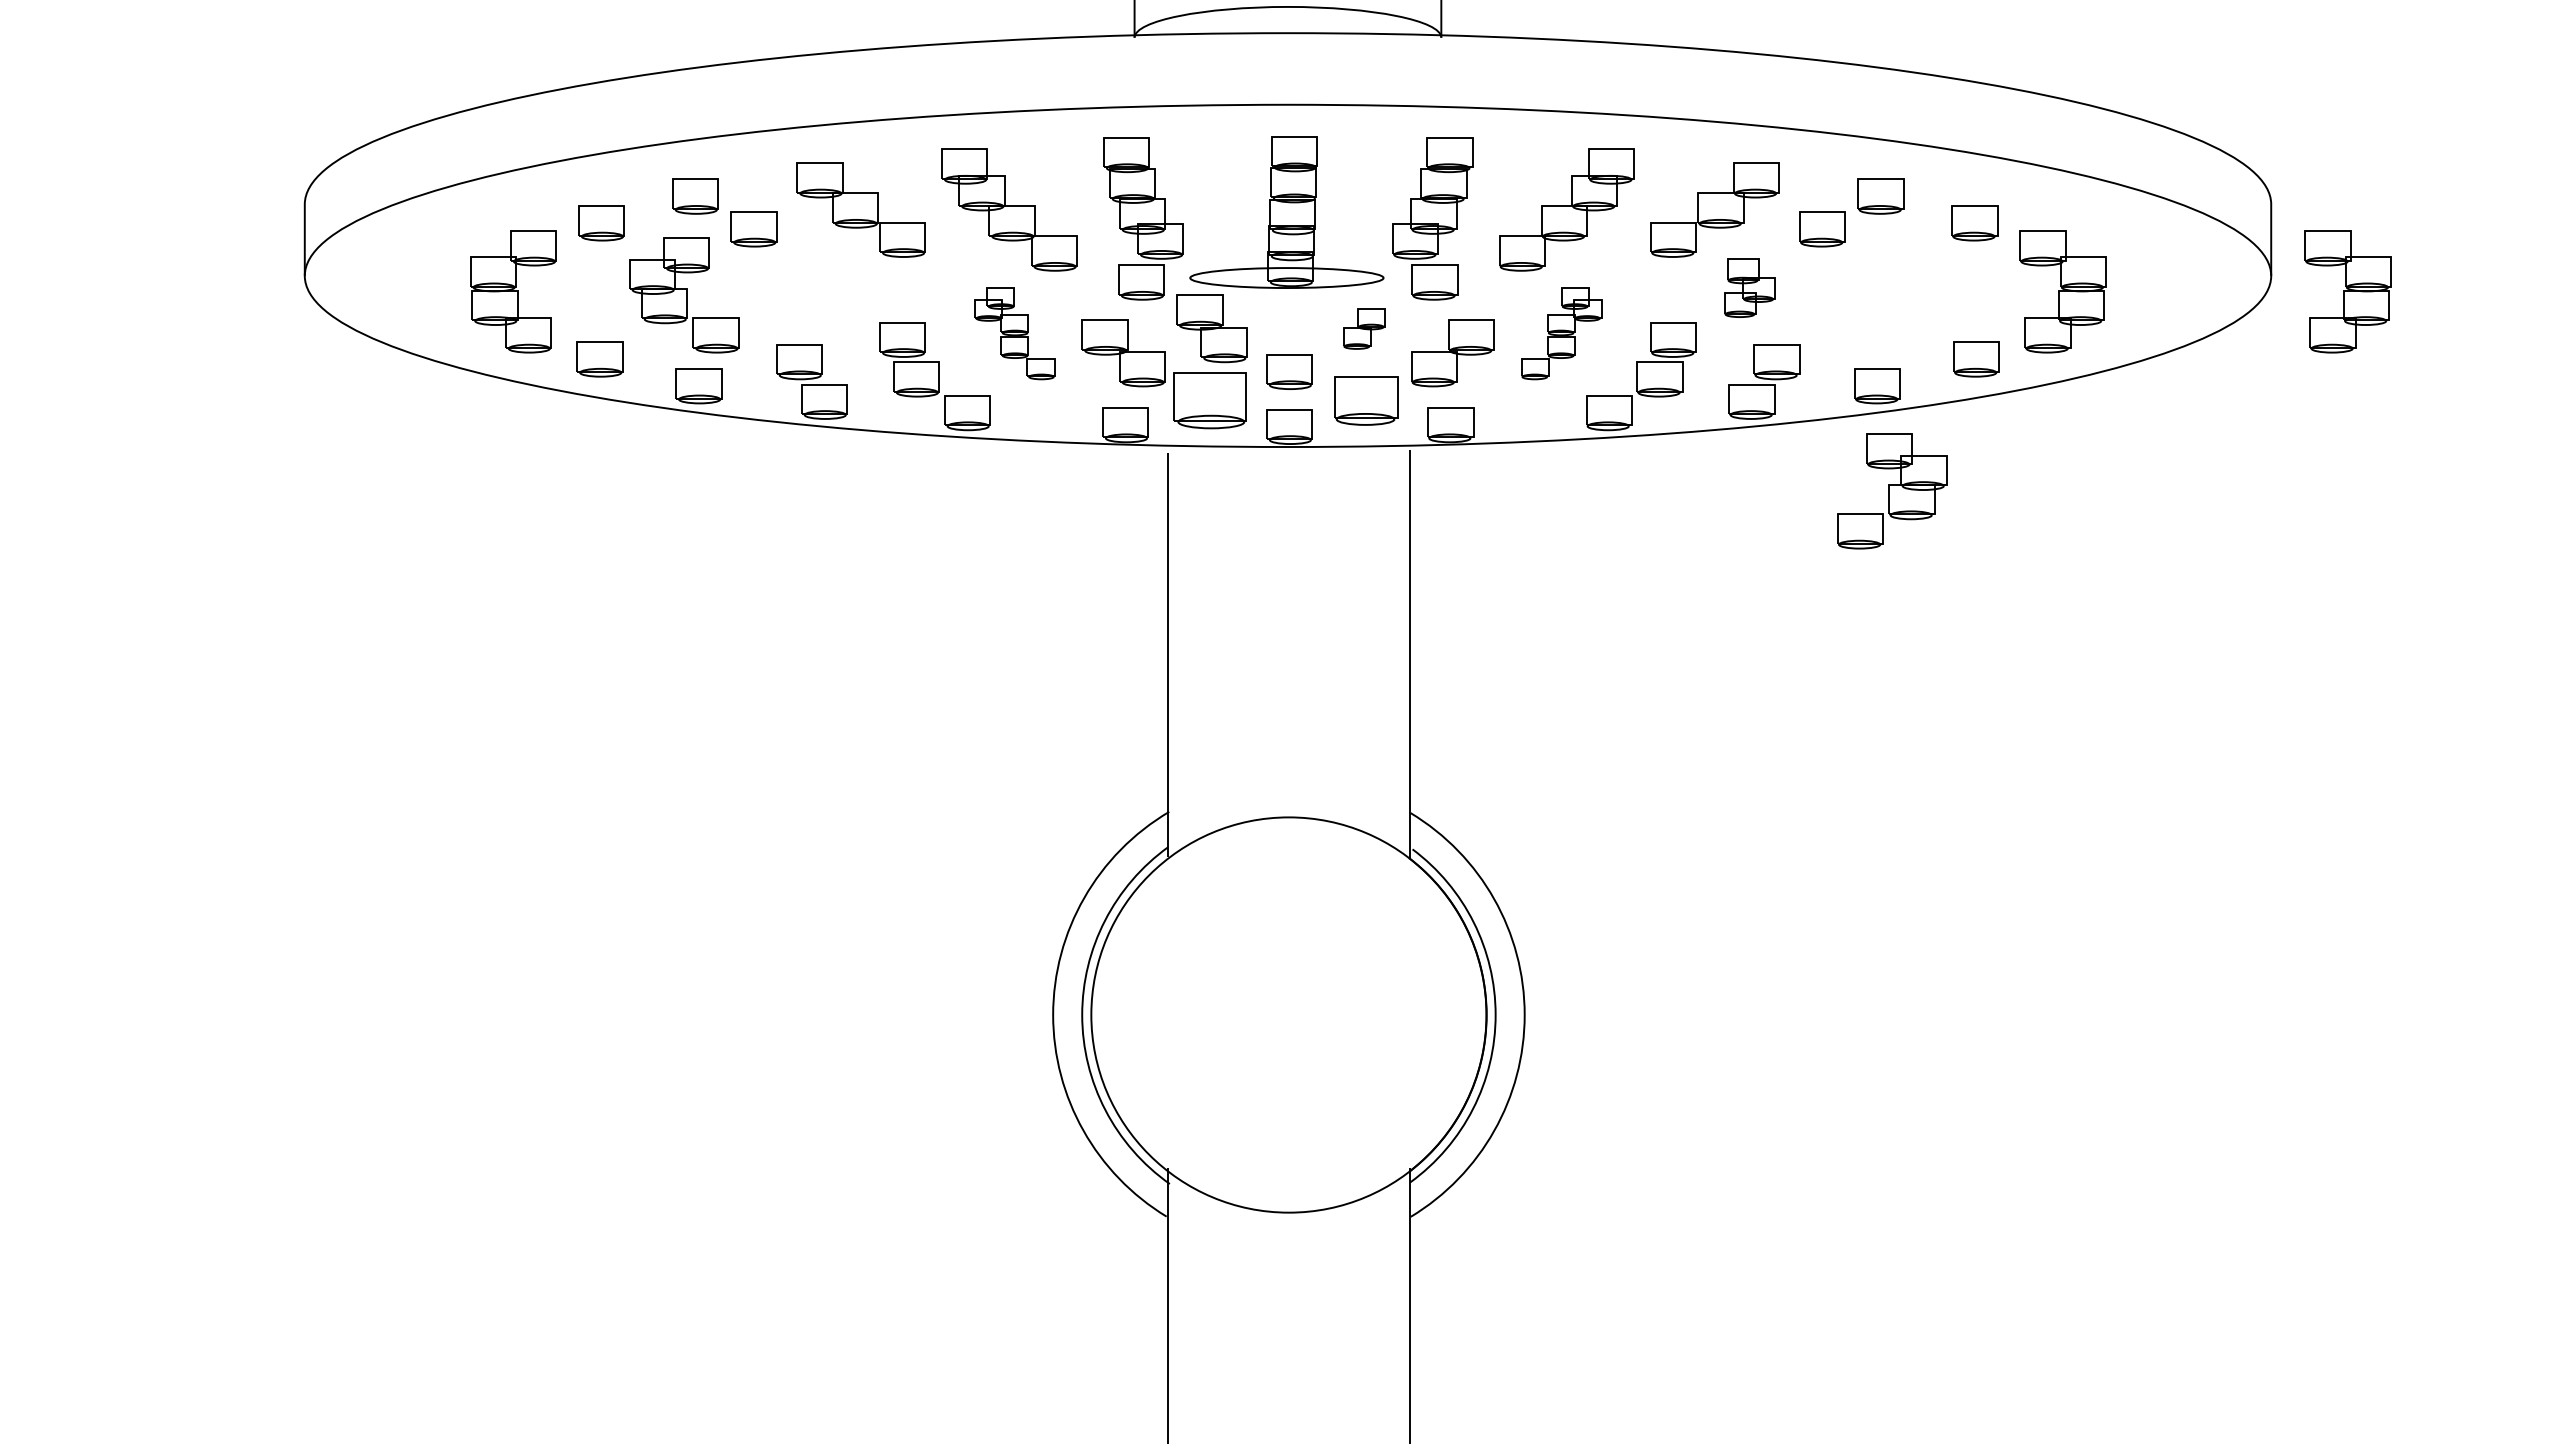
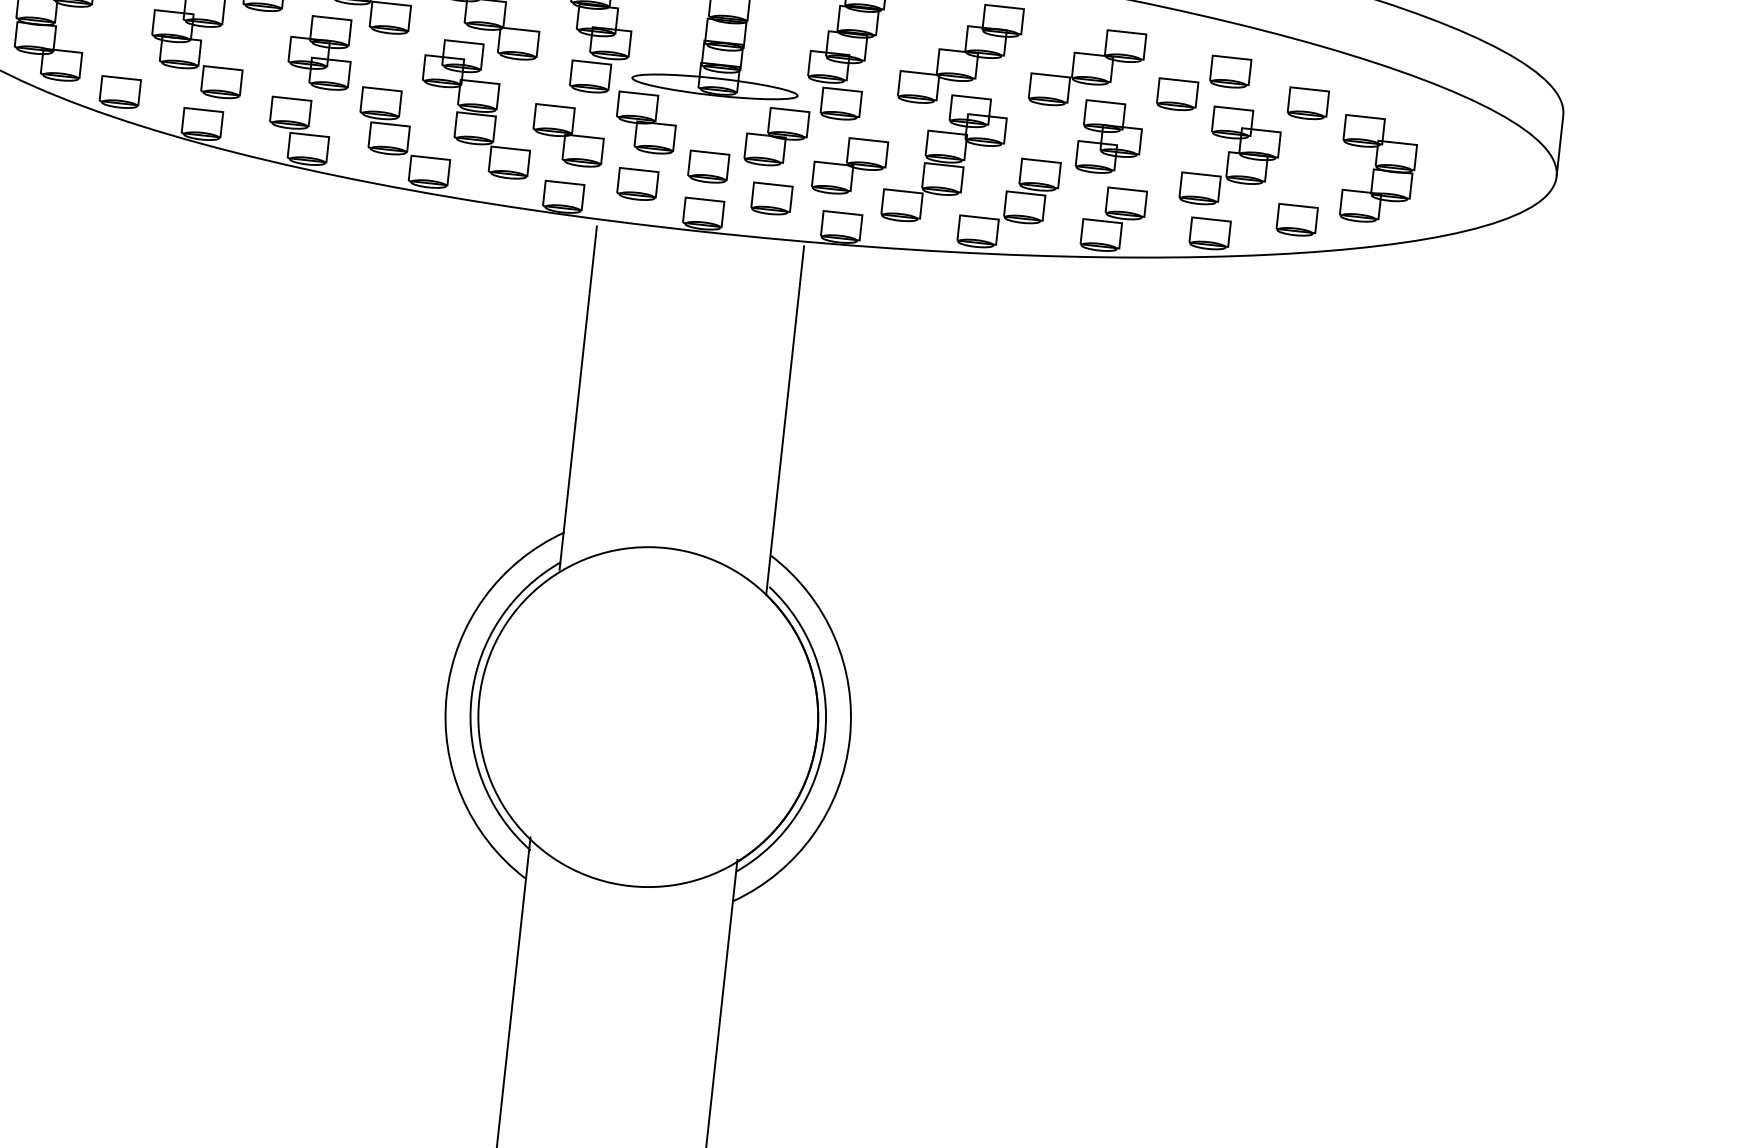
part: (826, 288) -> (320, 53), added
part: (1749, 288) -> (1109, 138), size x1.43
part: (2347, 291) -> (1620, 196), removed
part: (1364, 328) -> (776, 137), size x1.67
part: (1014, 333) -> (476, 109), size x1.67
part: (1561, 333) -> (944, 159), size x1.67
part: (1209, 400) -> (637, 184), size x0.62
part: (1366, 400) -> (771, 198), size x0.71
part: (1892, 491) -> (1231, 158), moved

